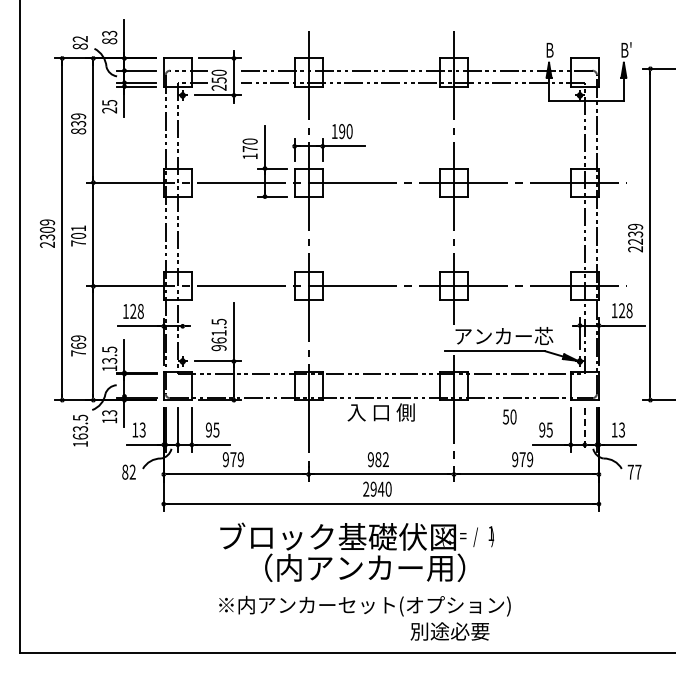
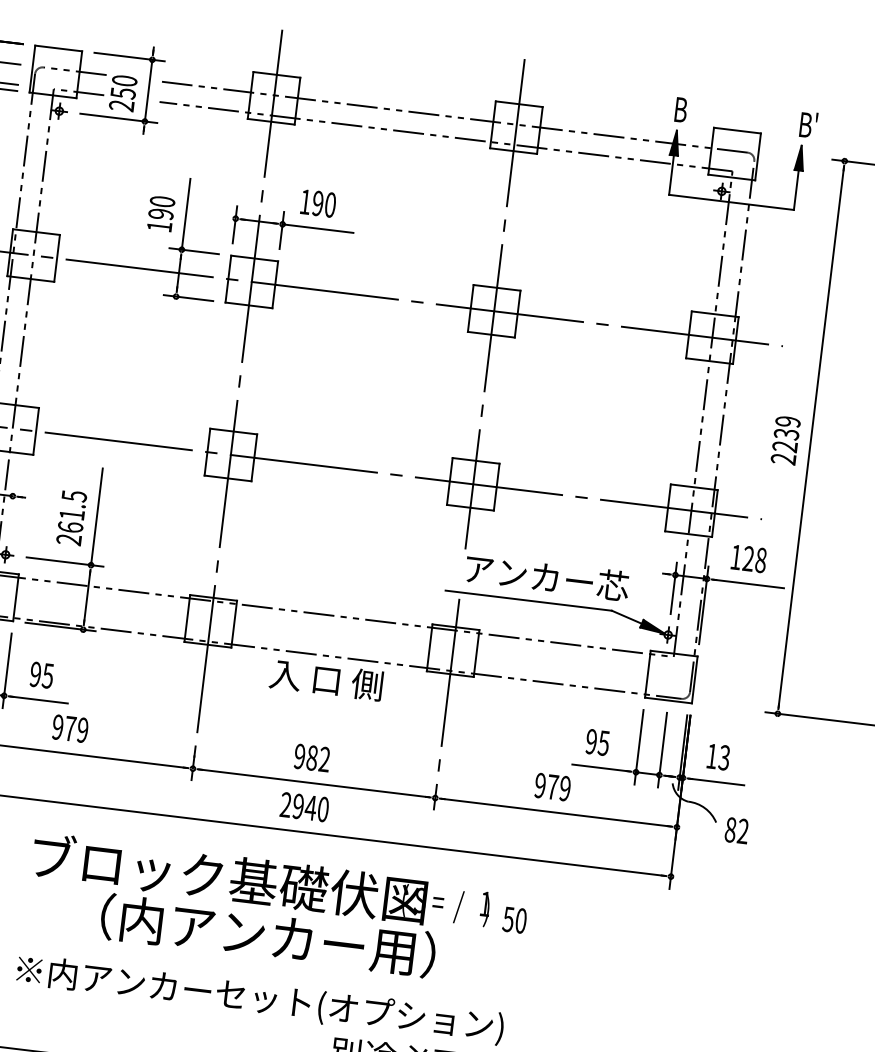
text: (249, 149) -> (159, 214), 170 -> 190
text: (219, 348) -> (69, 540), 961.5 -> 261.5
text: (509, 416) -> (514, 919), moved
line: (584, 430) -> (661, 751), dashed -> solid
text: (634, 471) -> (736, 829), 77 -> 82

